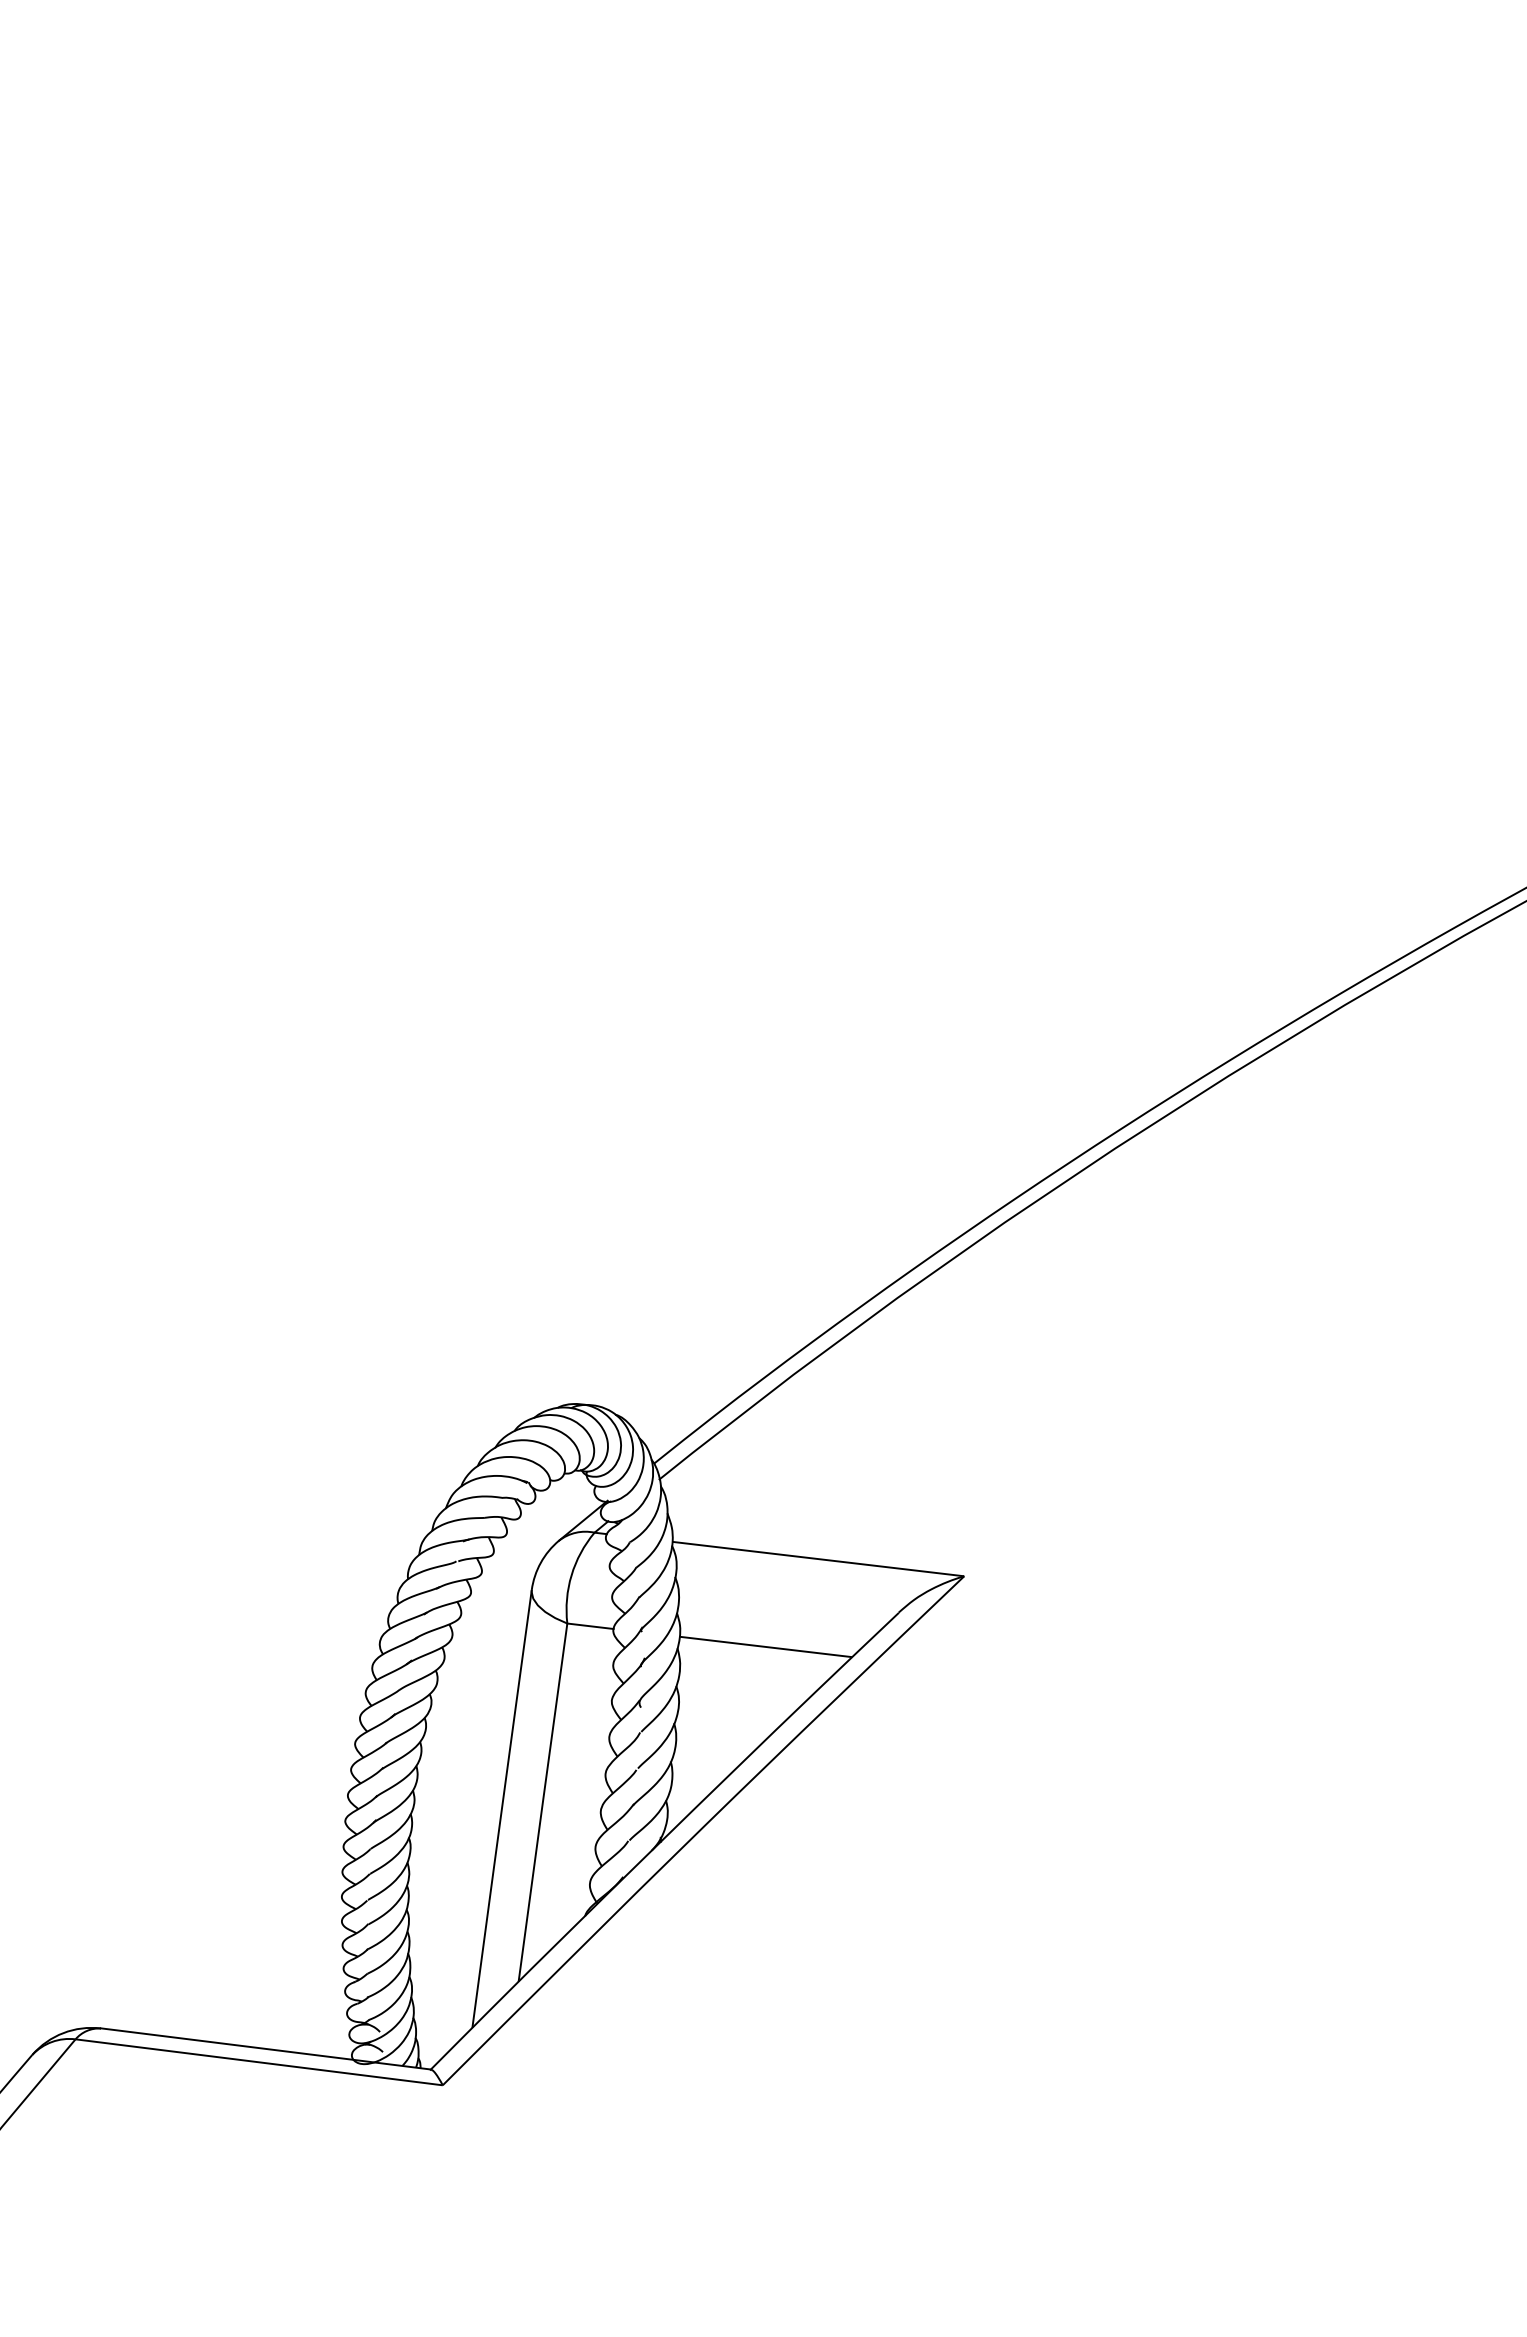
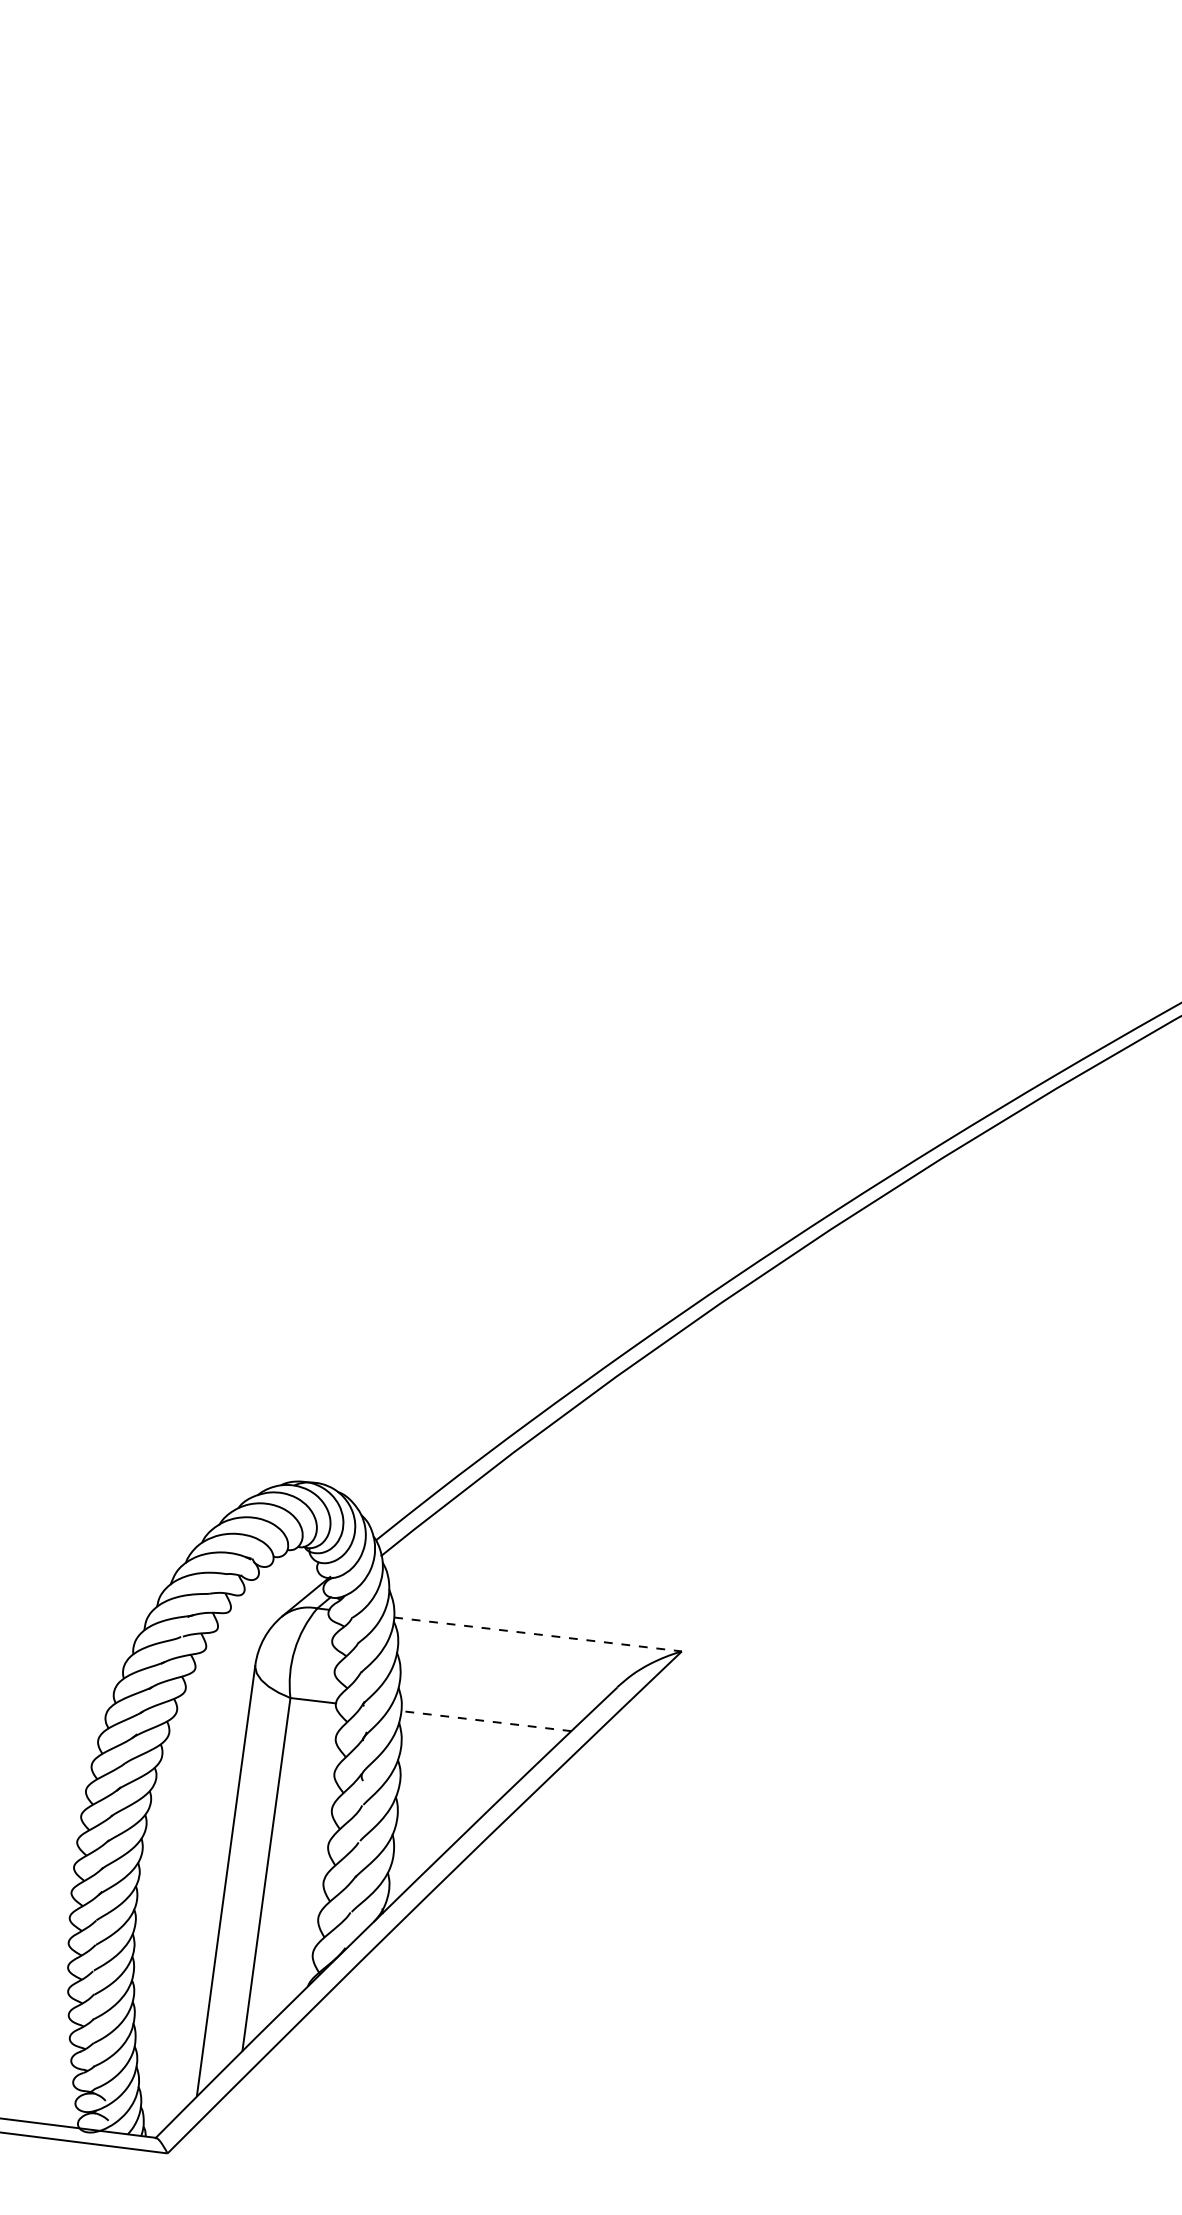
line: (818, 1559) -> (538, 1634), solid -> dashed
line: (765, 1646) -> (485, 1720), solid -> dashed

